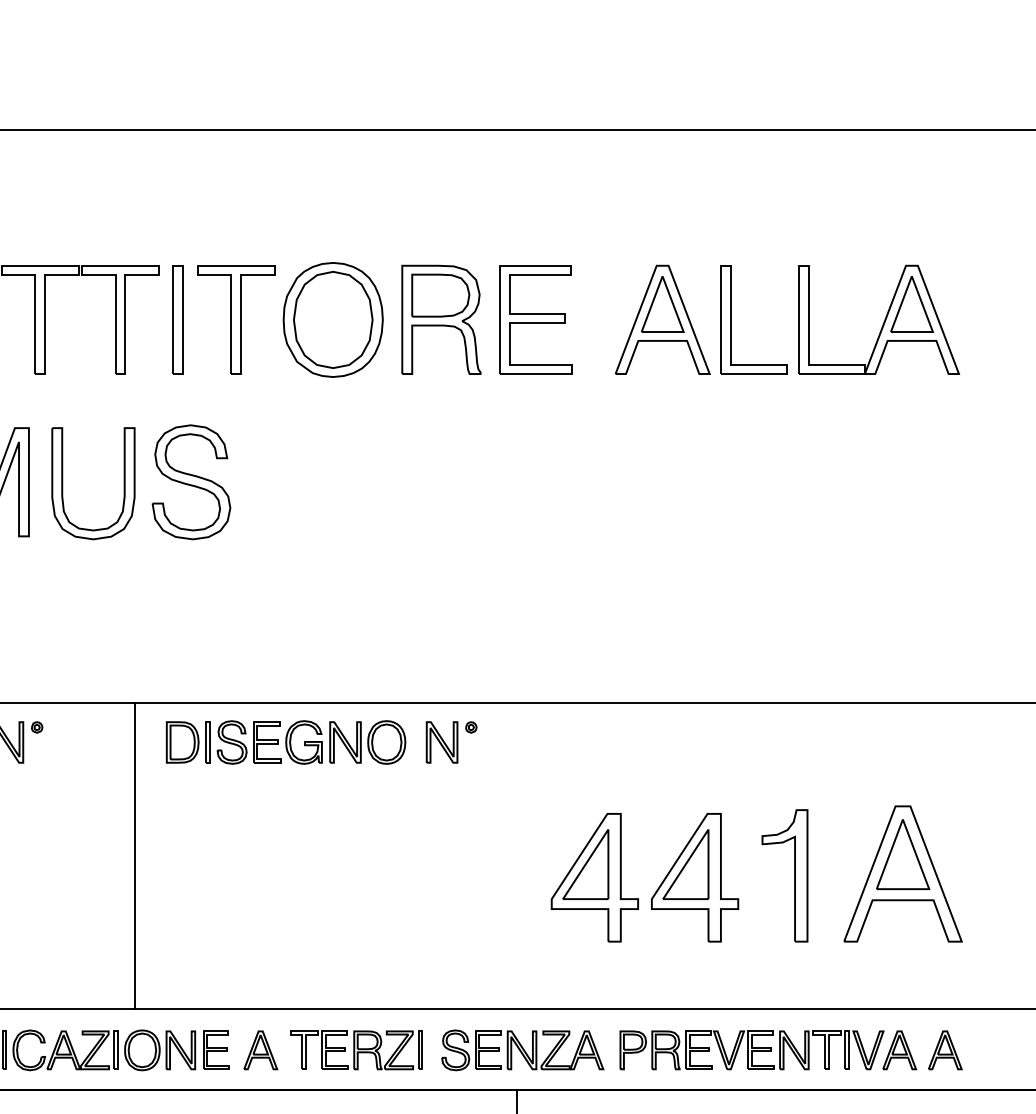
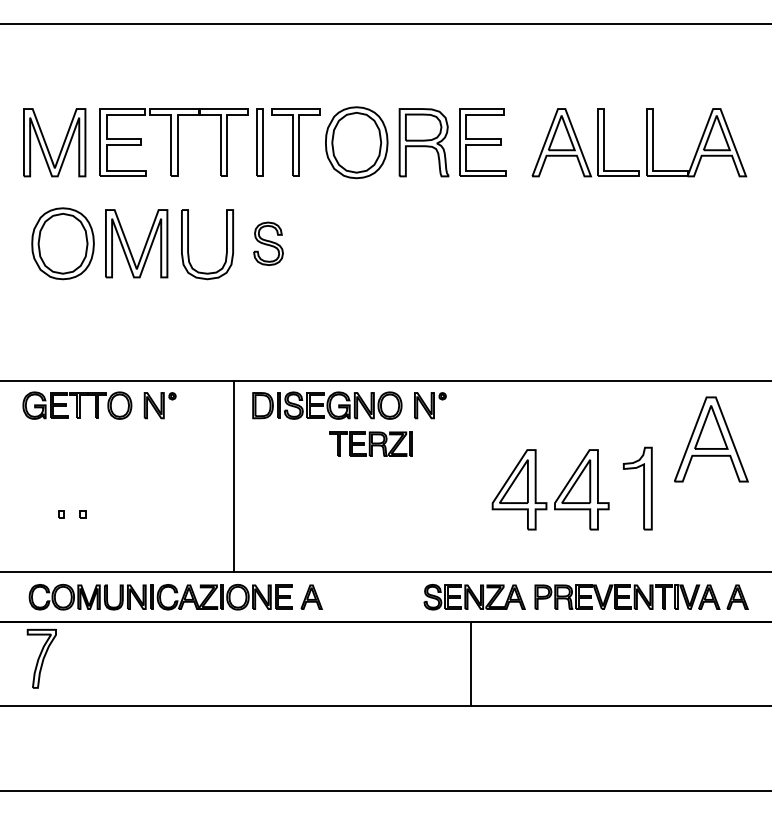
part: (191, 481) -> (268, 243), size x0.6
part: (903, 874) -> (711, 439), moved
part: (355, 1049) -> (370, 443), moved

